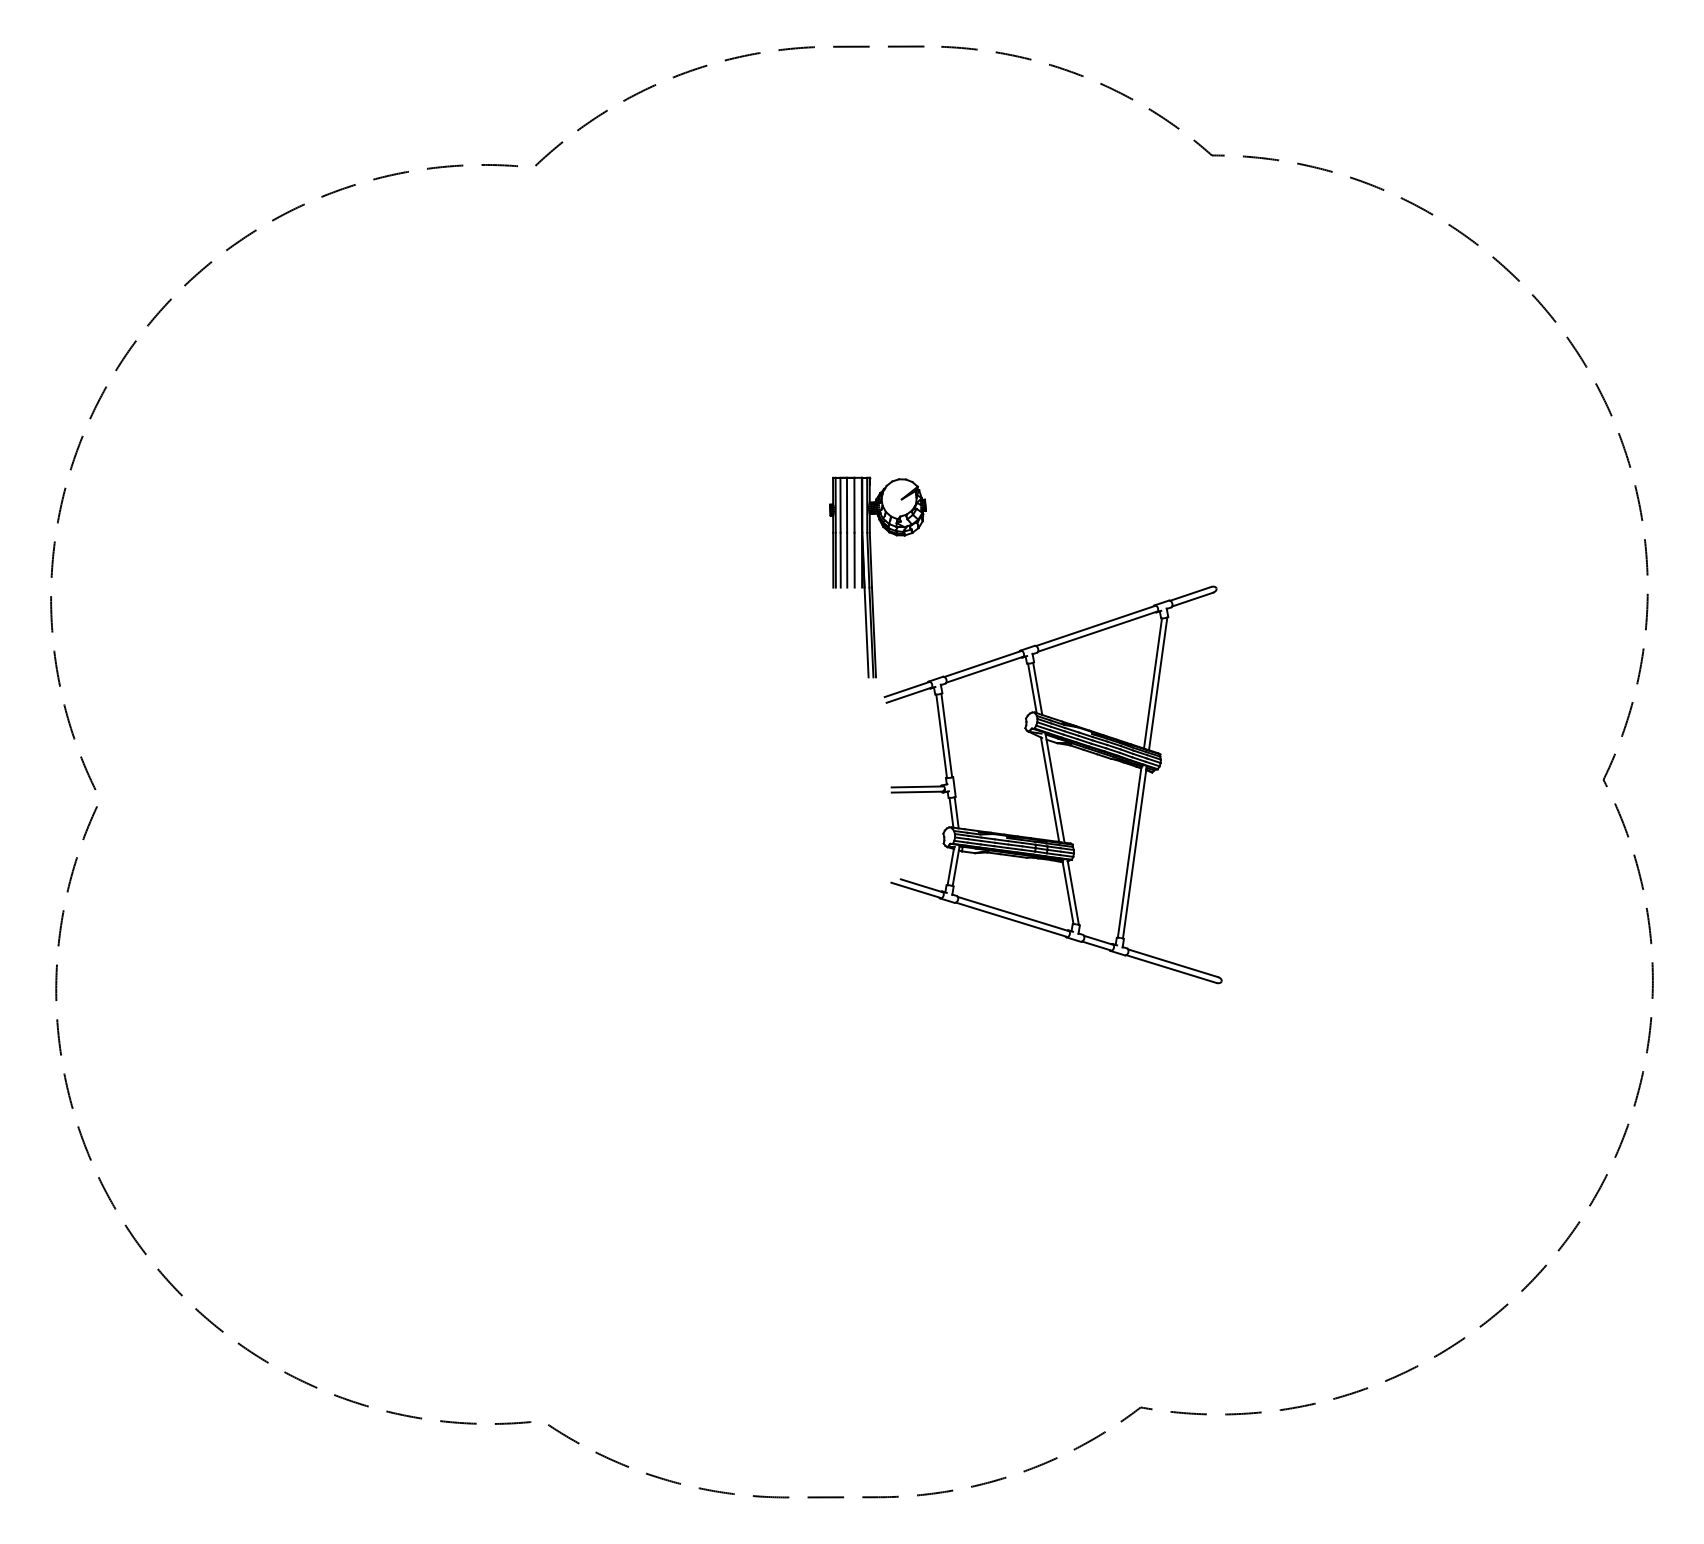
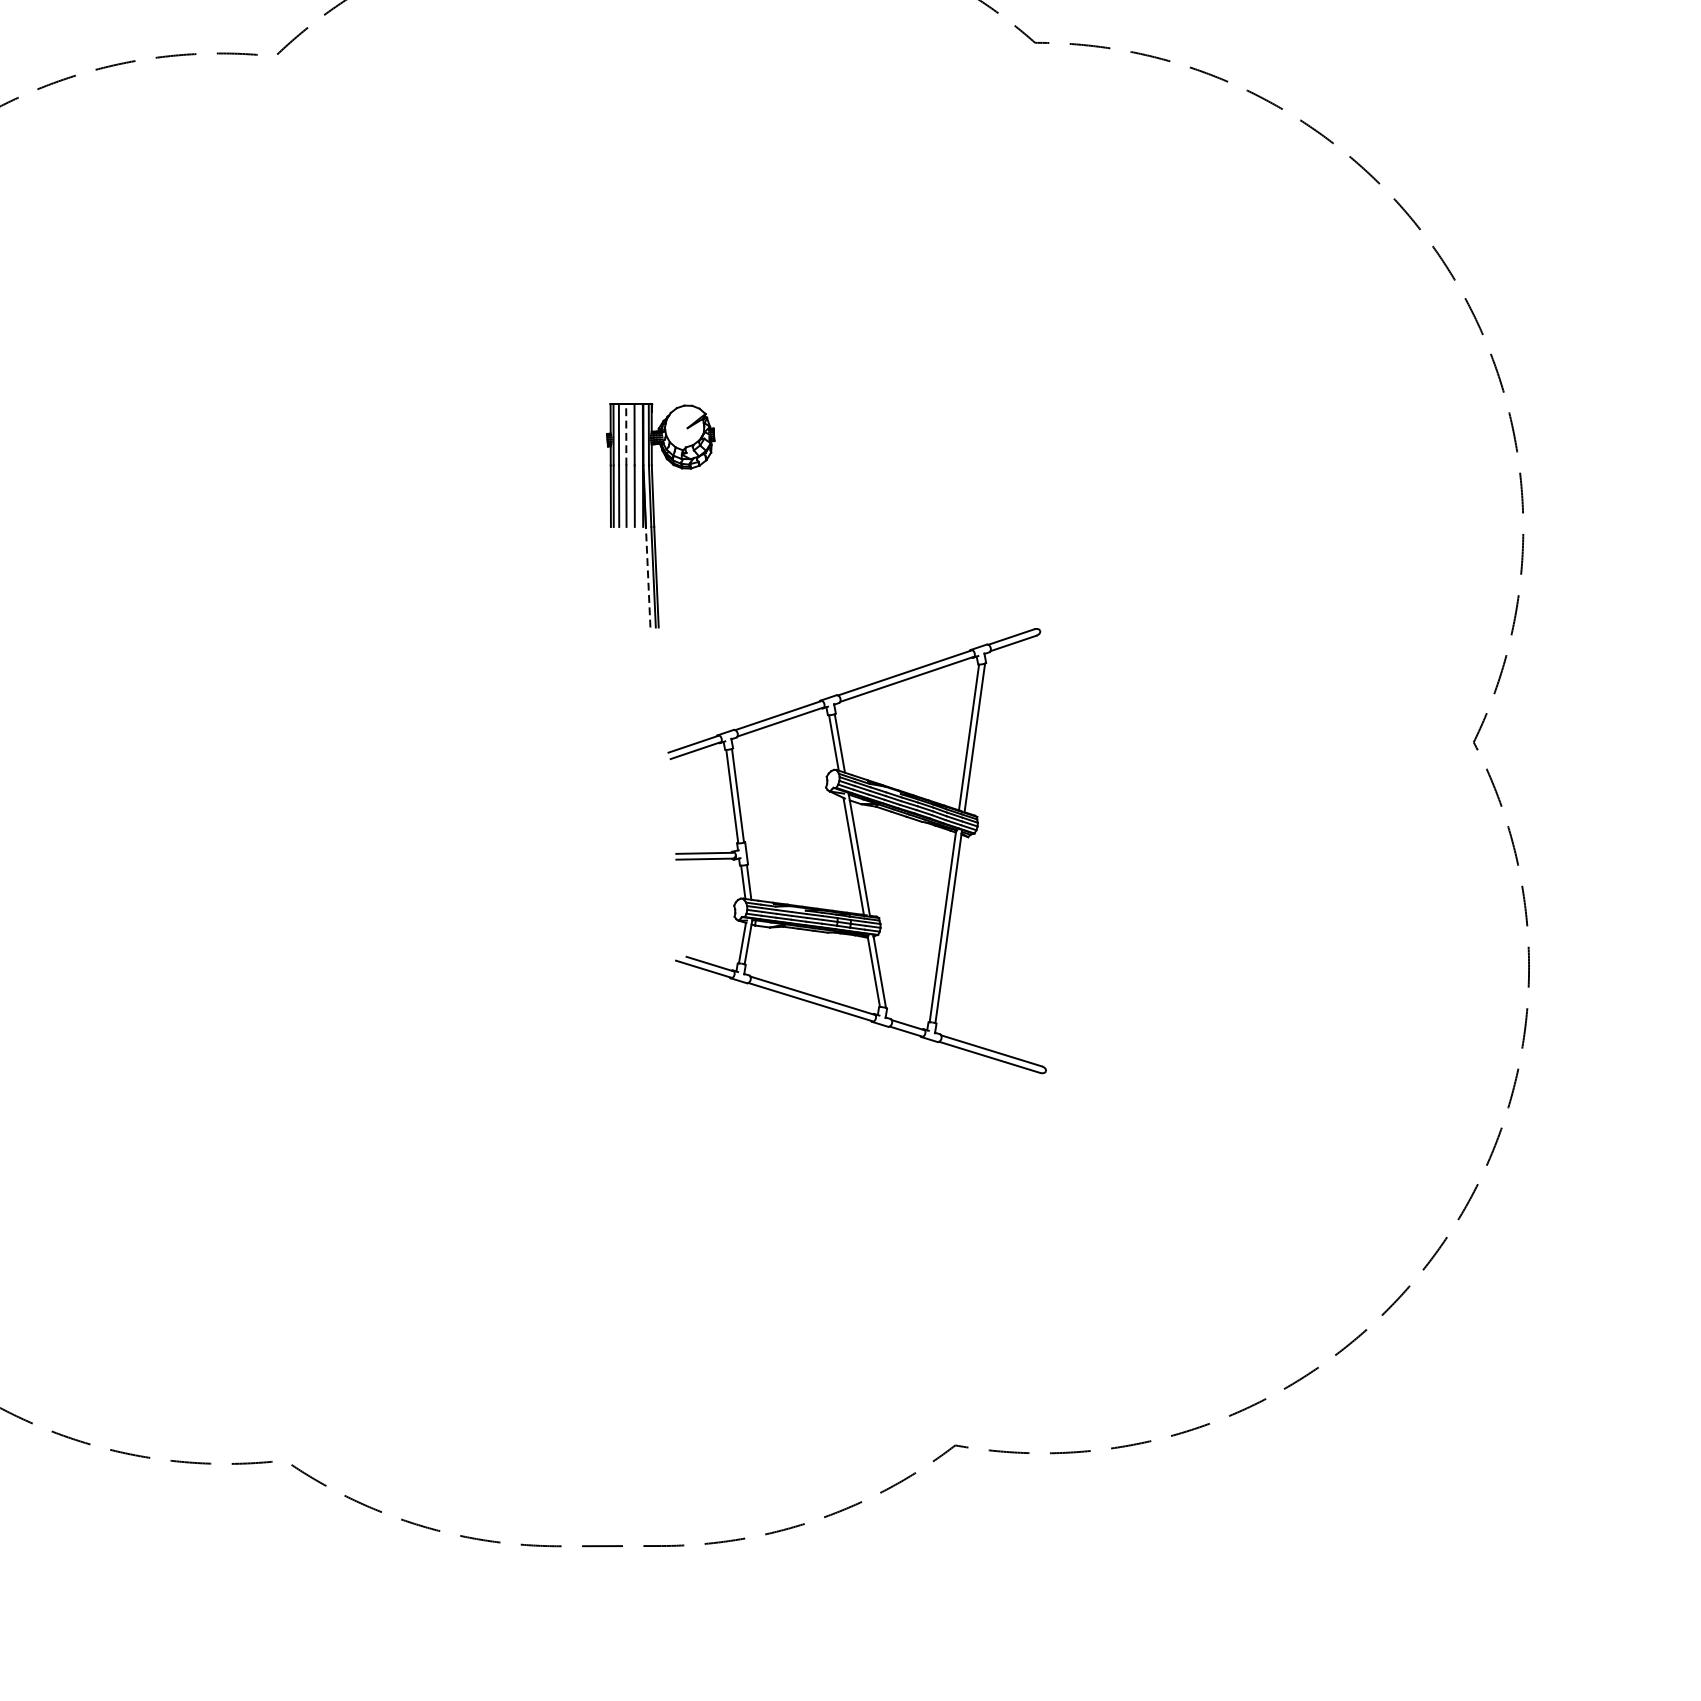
line: (847, 504) -> (626, 433), solid -> dashed
line: (866, 632) -> (648, 577), solid -> dashed
part: (1052, 784) -> (856, 850), moved

